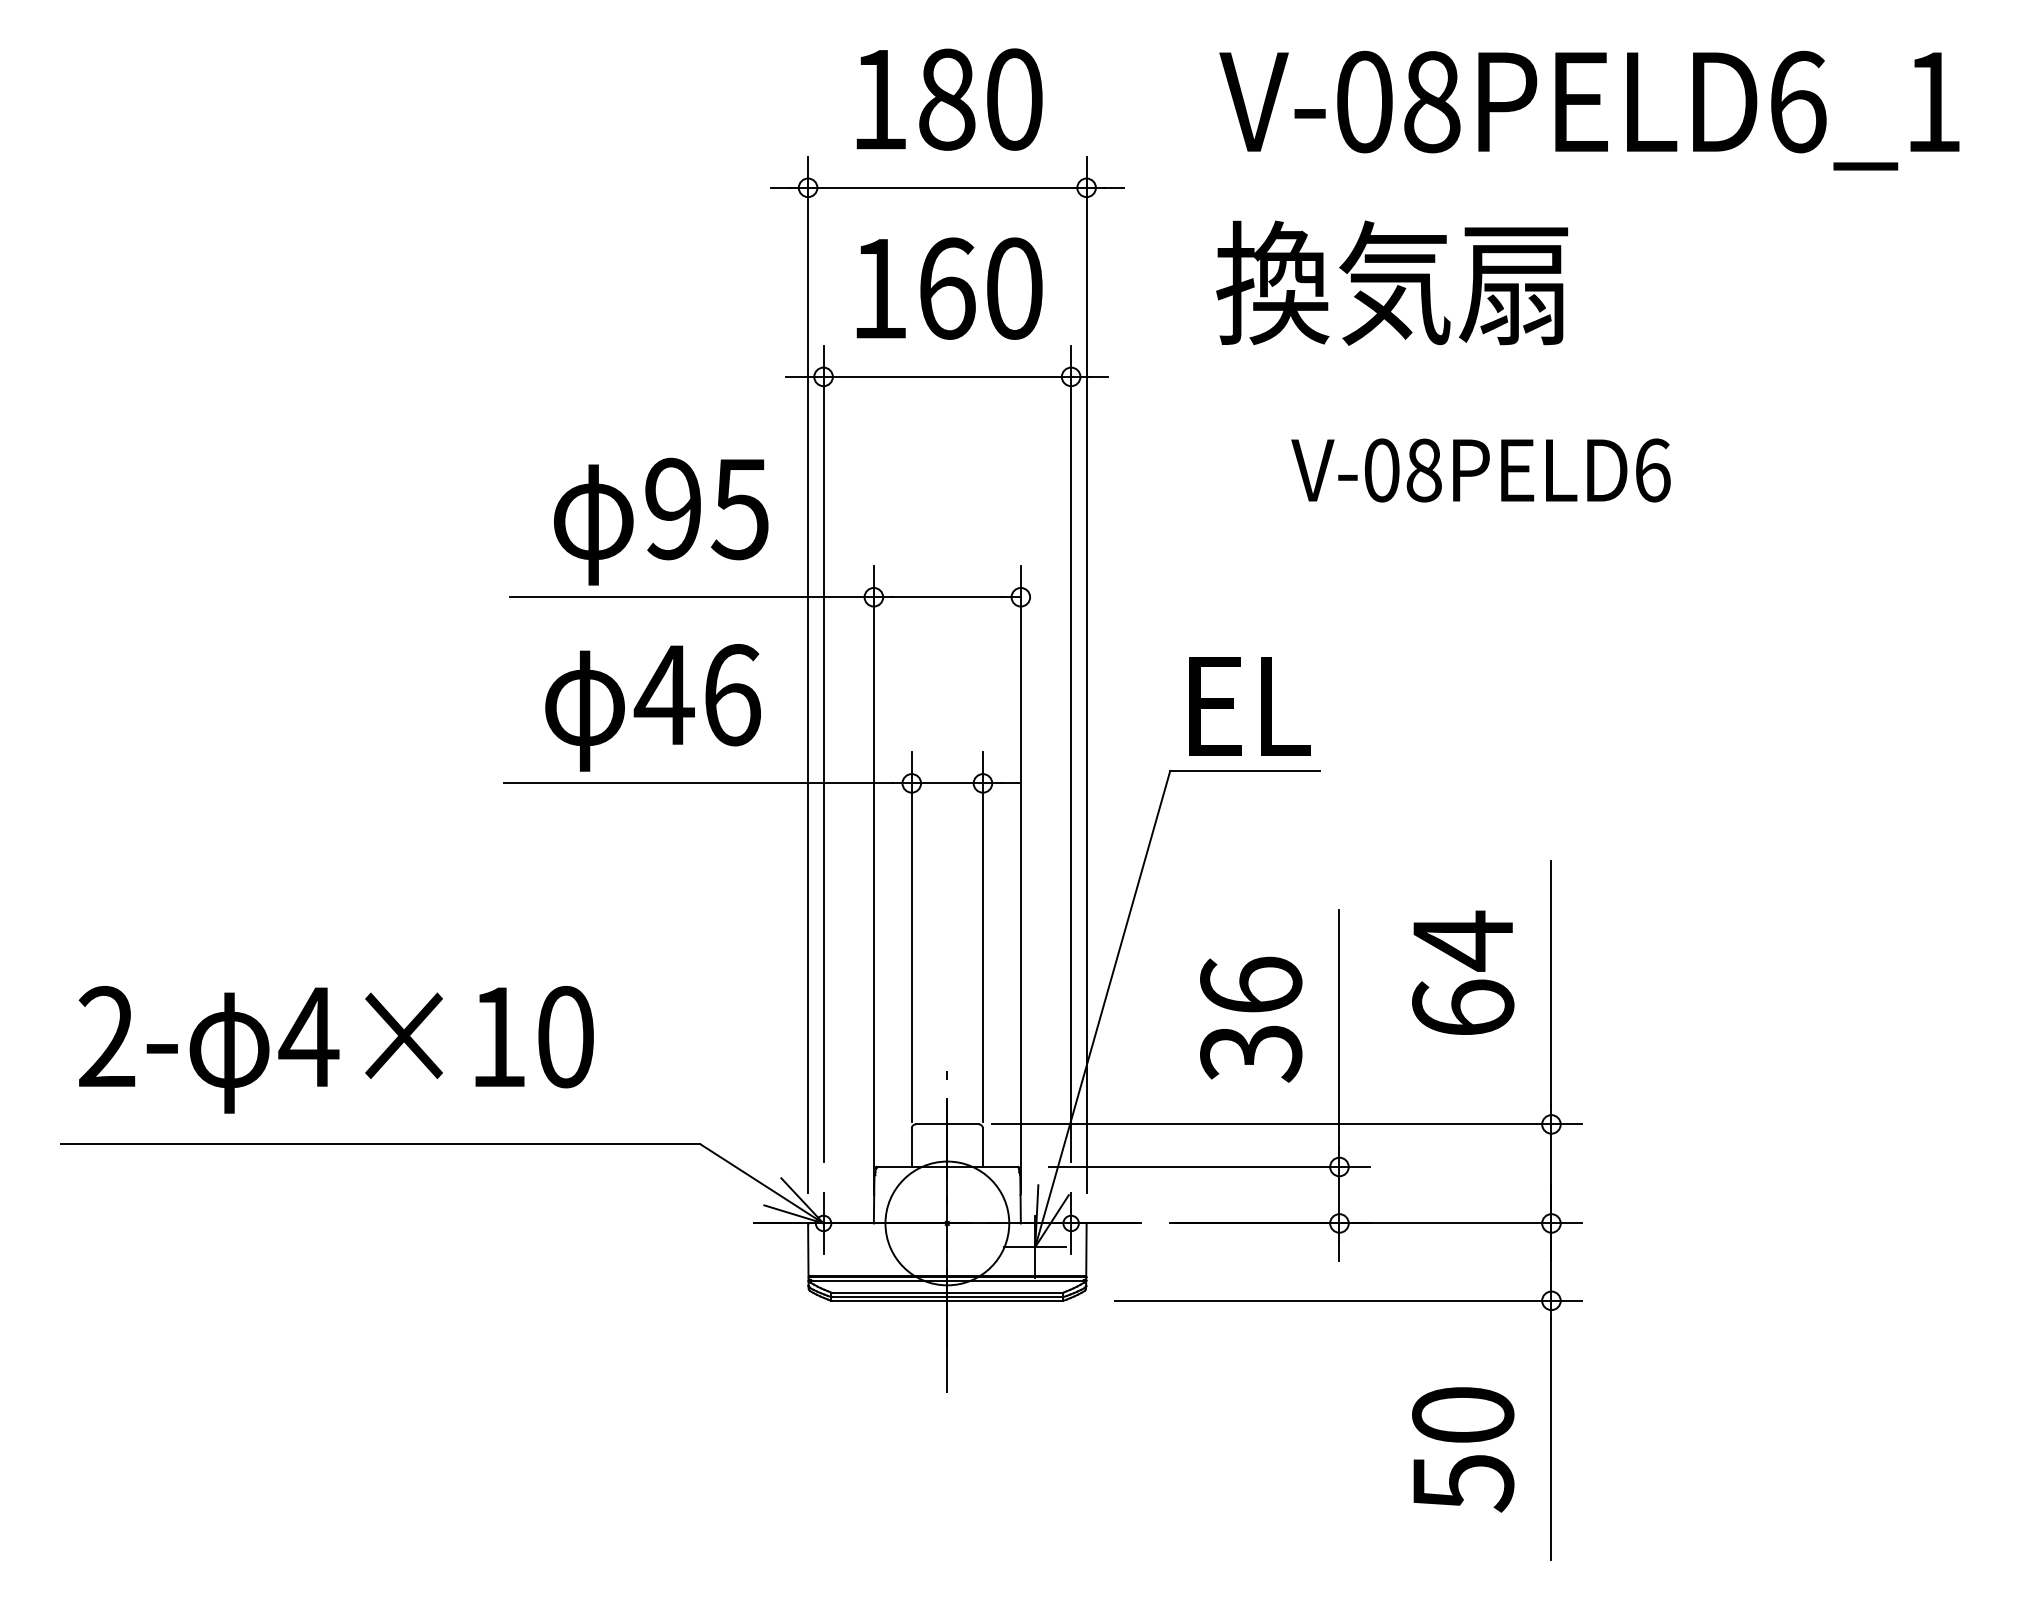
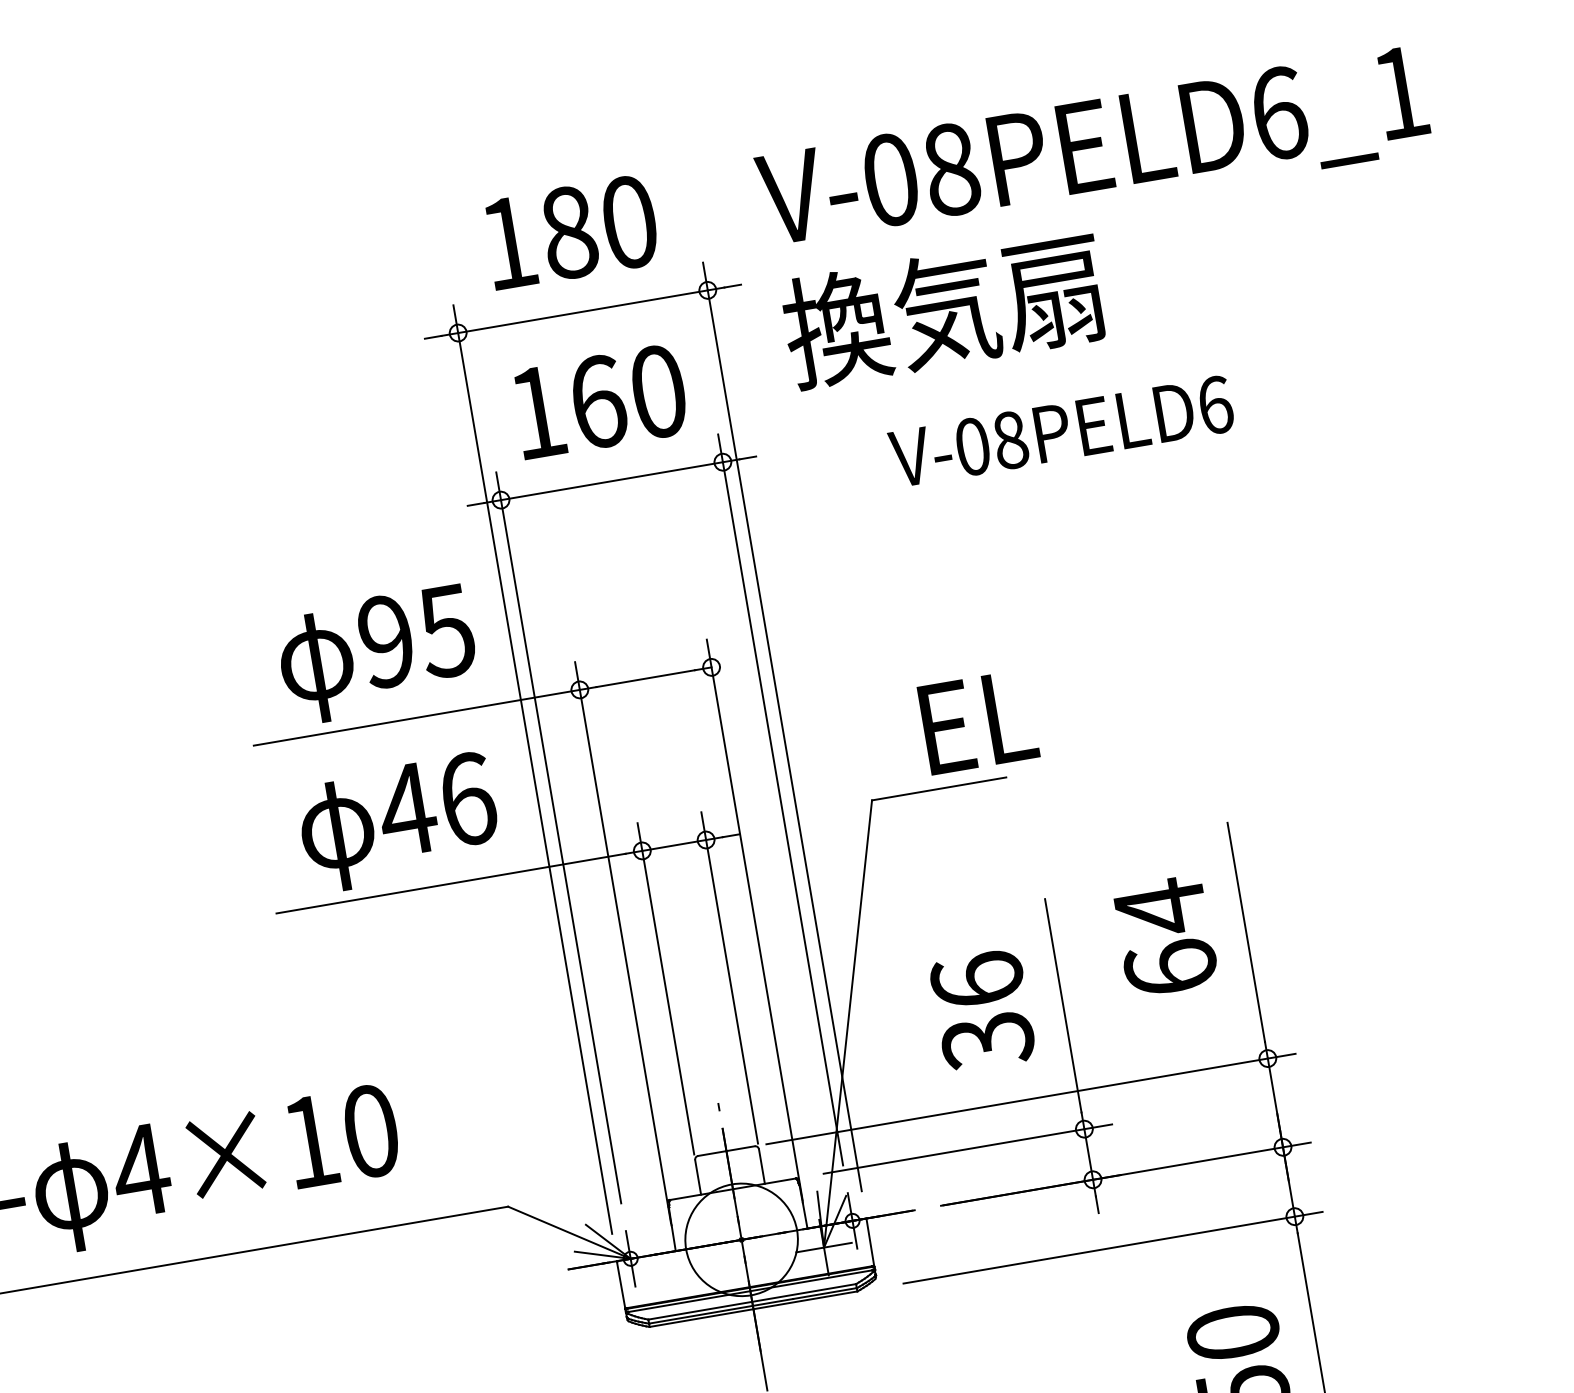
text: (1589, 110) -> (1093, 153), moved
text: (1392, 282) -> (944, 309), moved
text: (1480, 470) -> (1061, 431), moved
text: (1249, 706) -> (978, 722), moved

